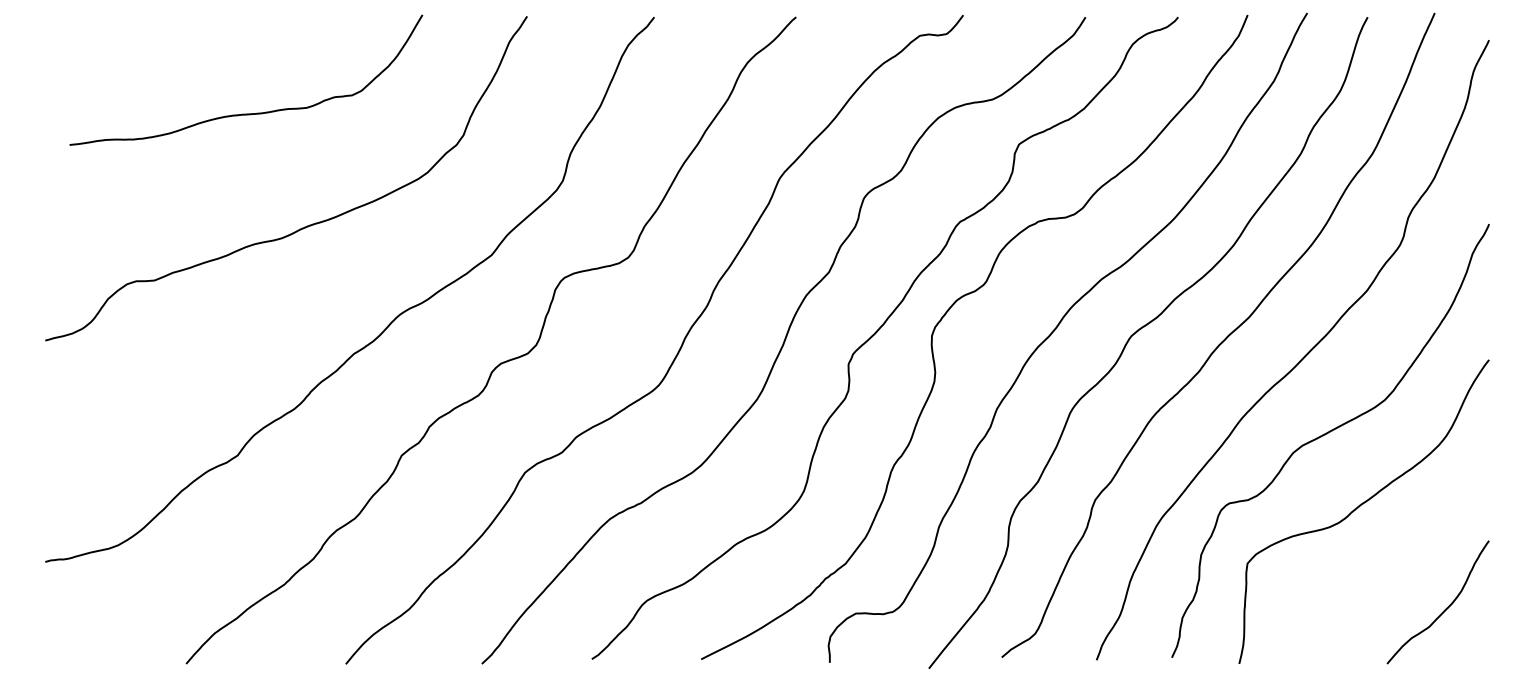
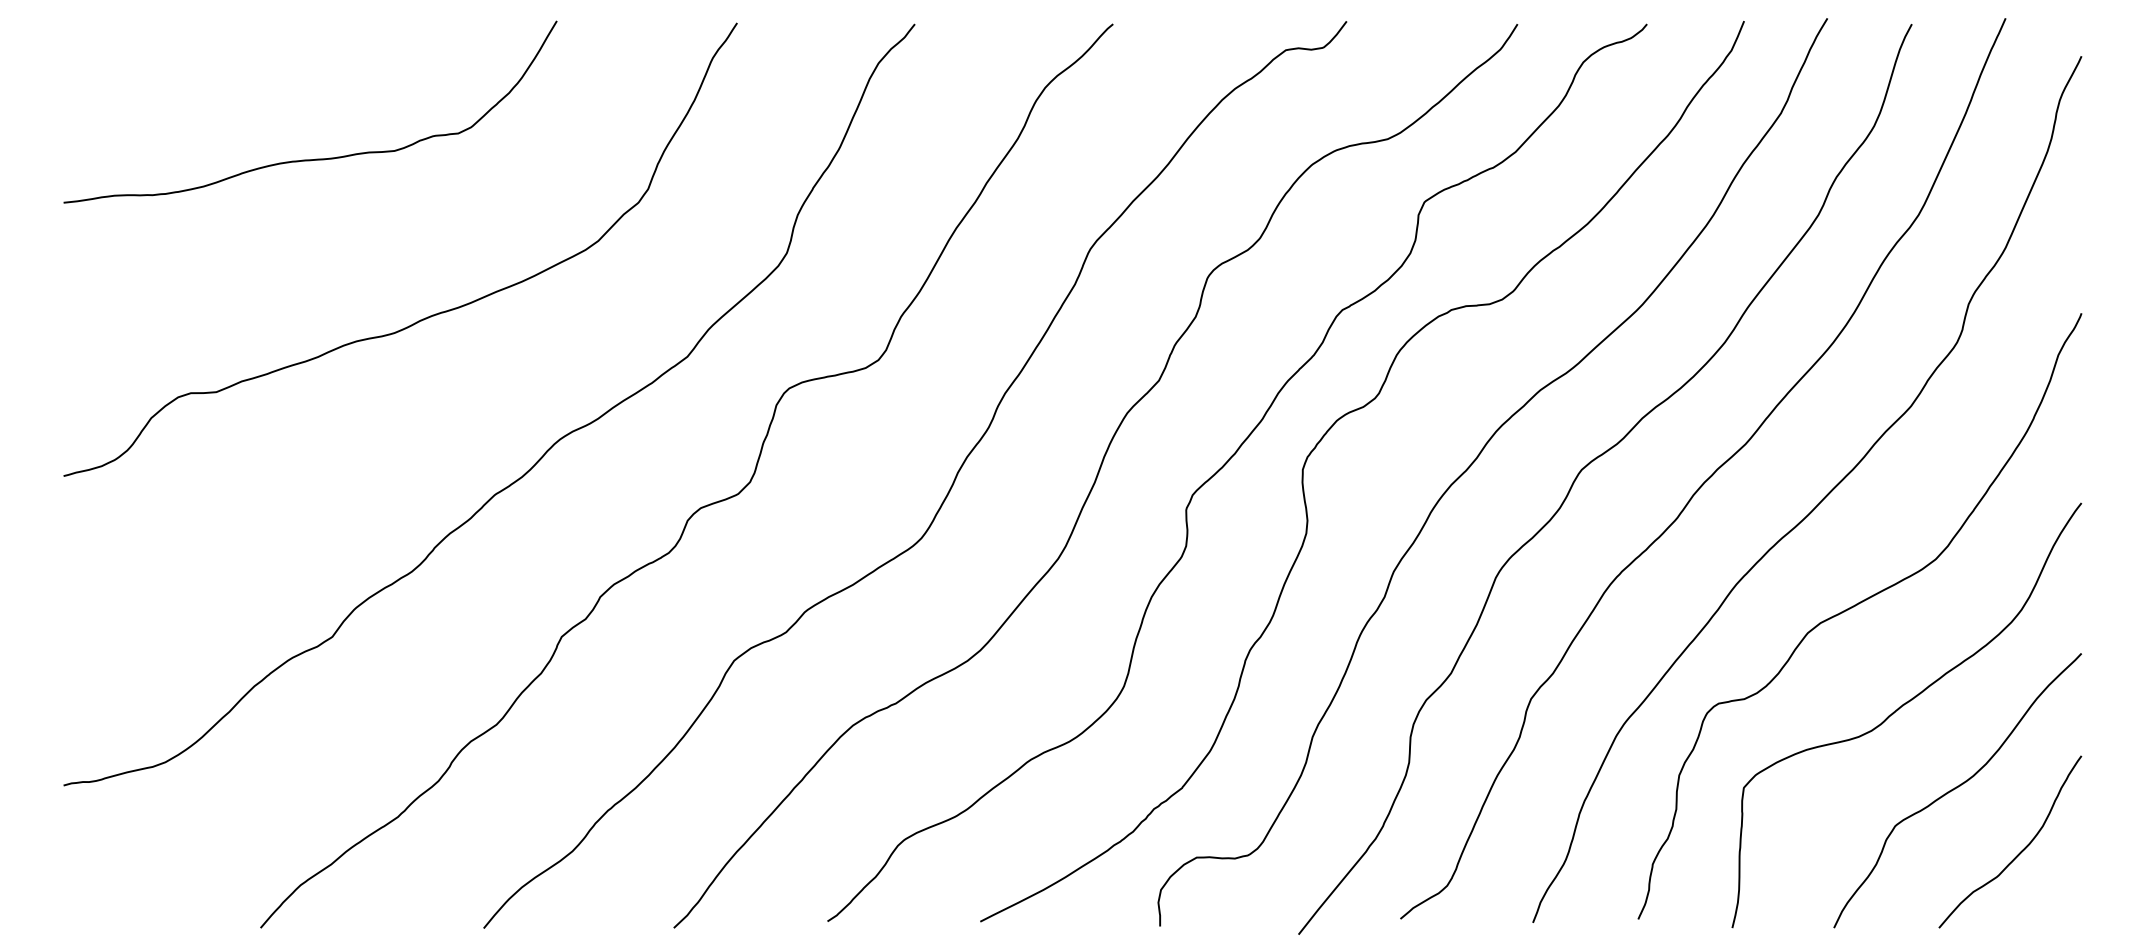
curve: (249, 113) -> (315, 158), moved
curve: (1400, 564) -> (1957, 788), added

